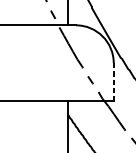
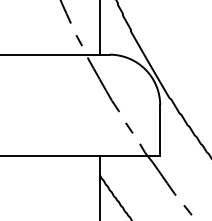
line: (113, 82) -> (160, 130), dashed -> solid

